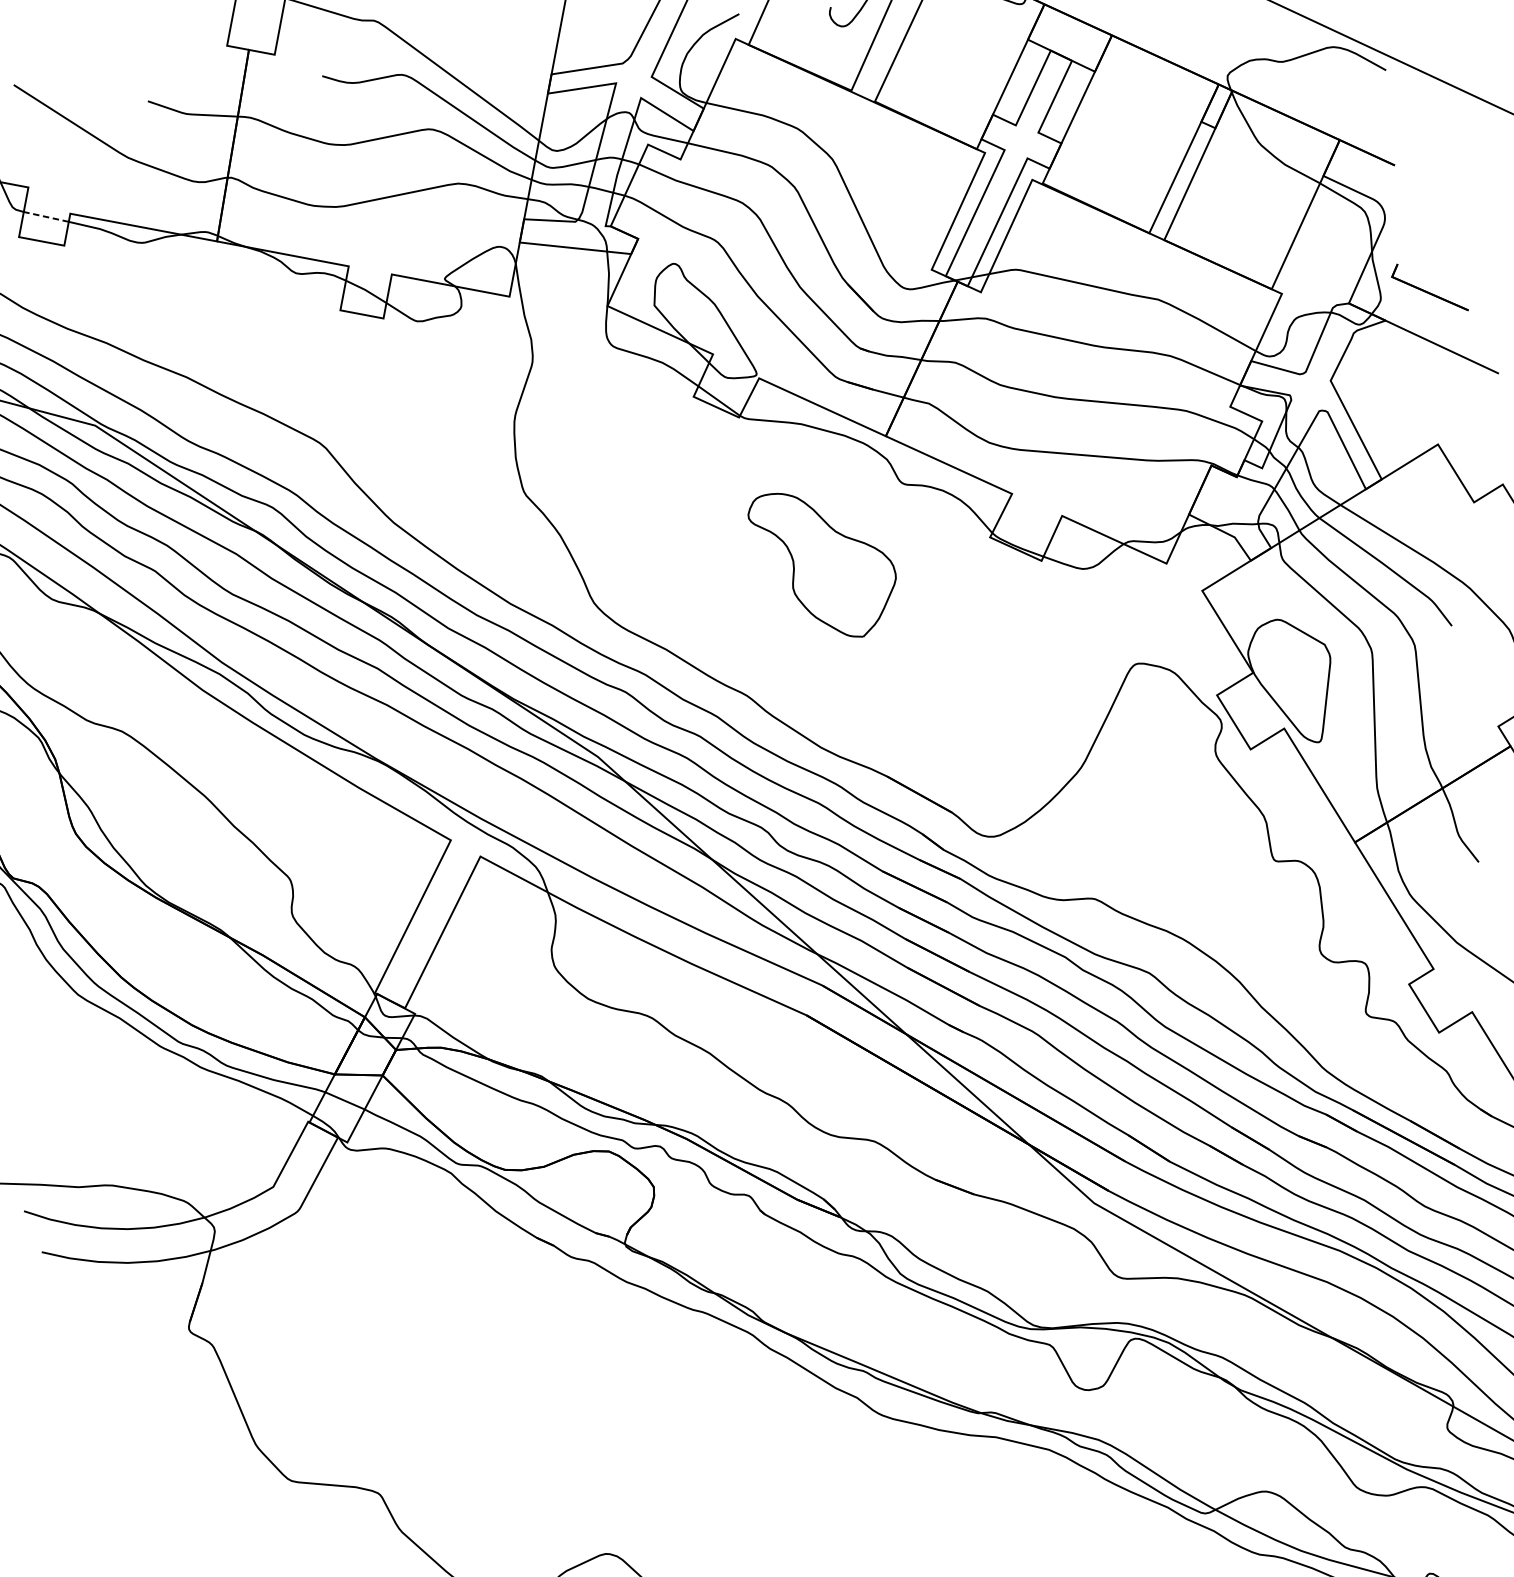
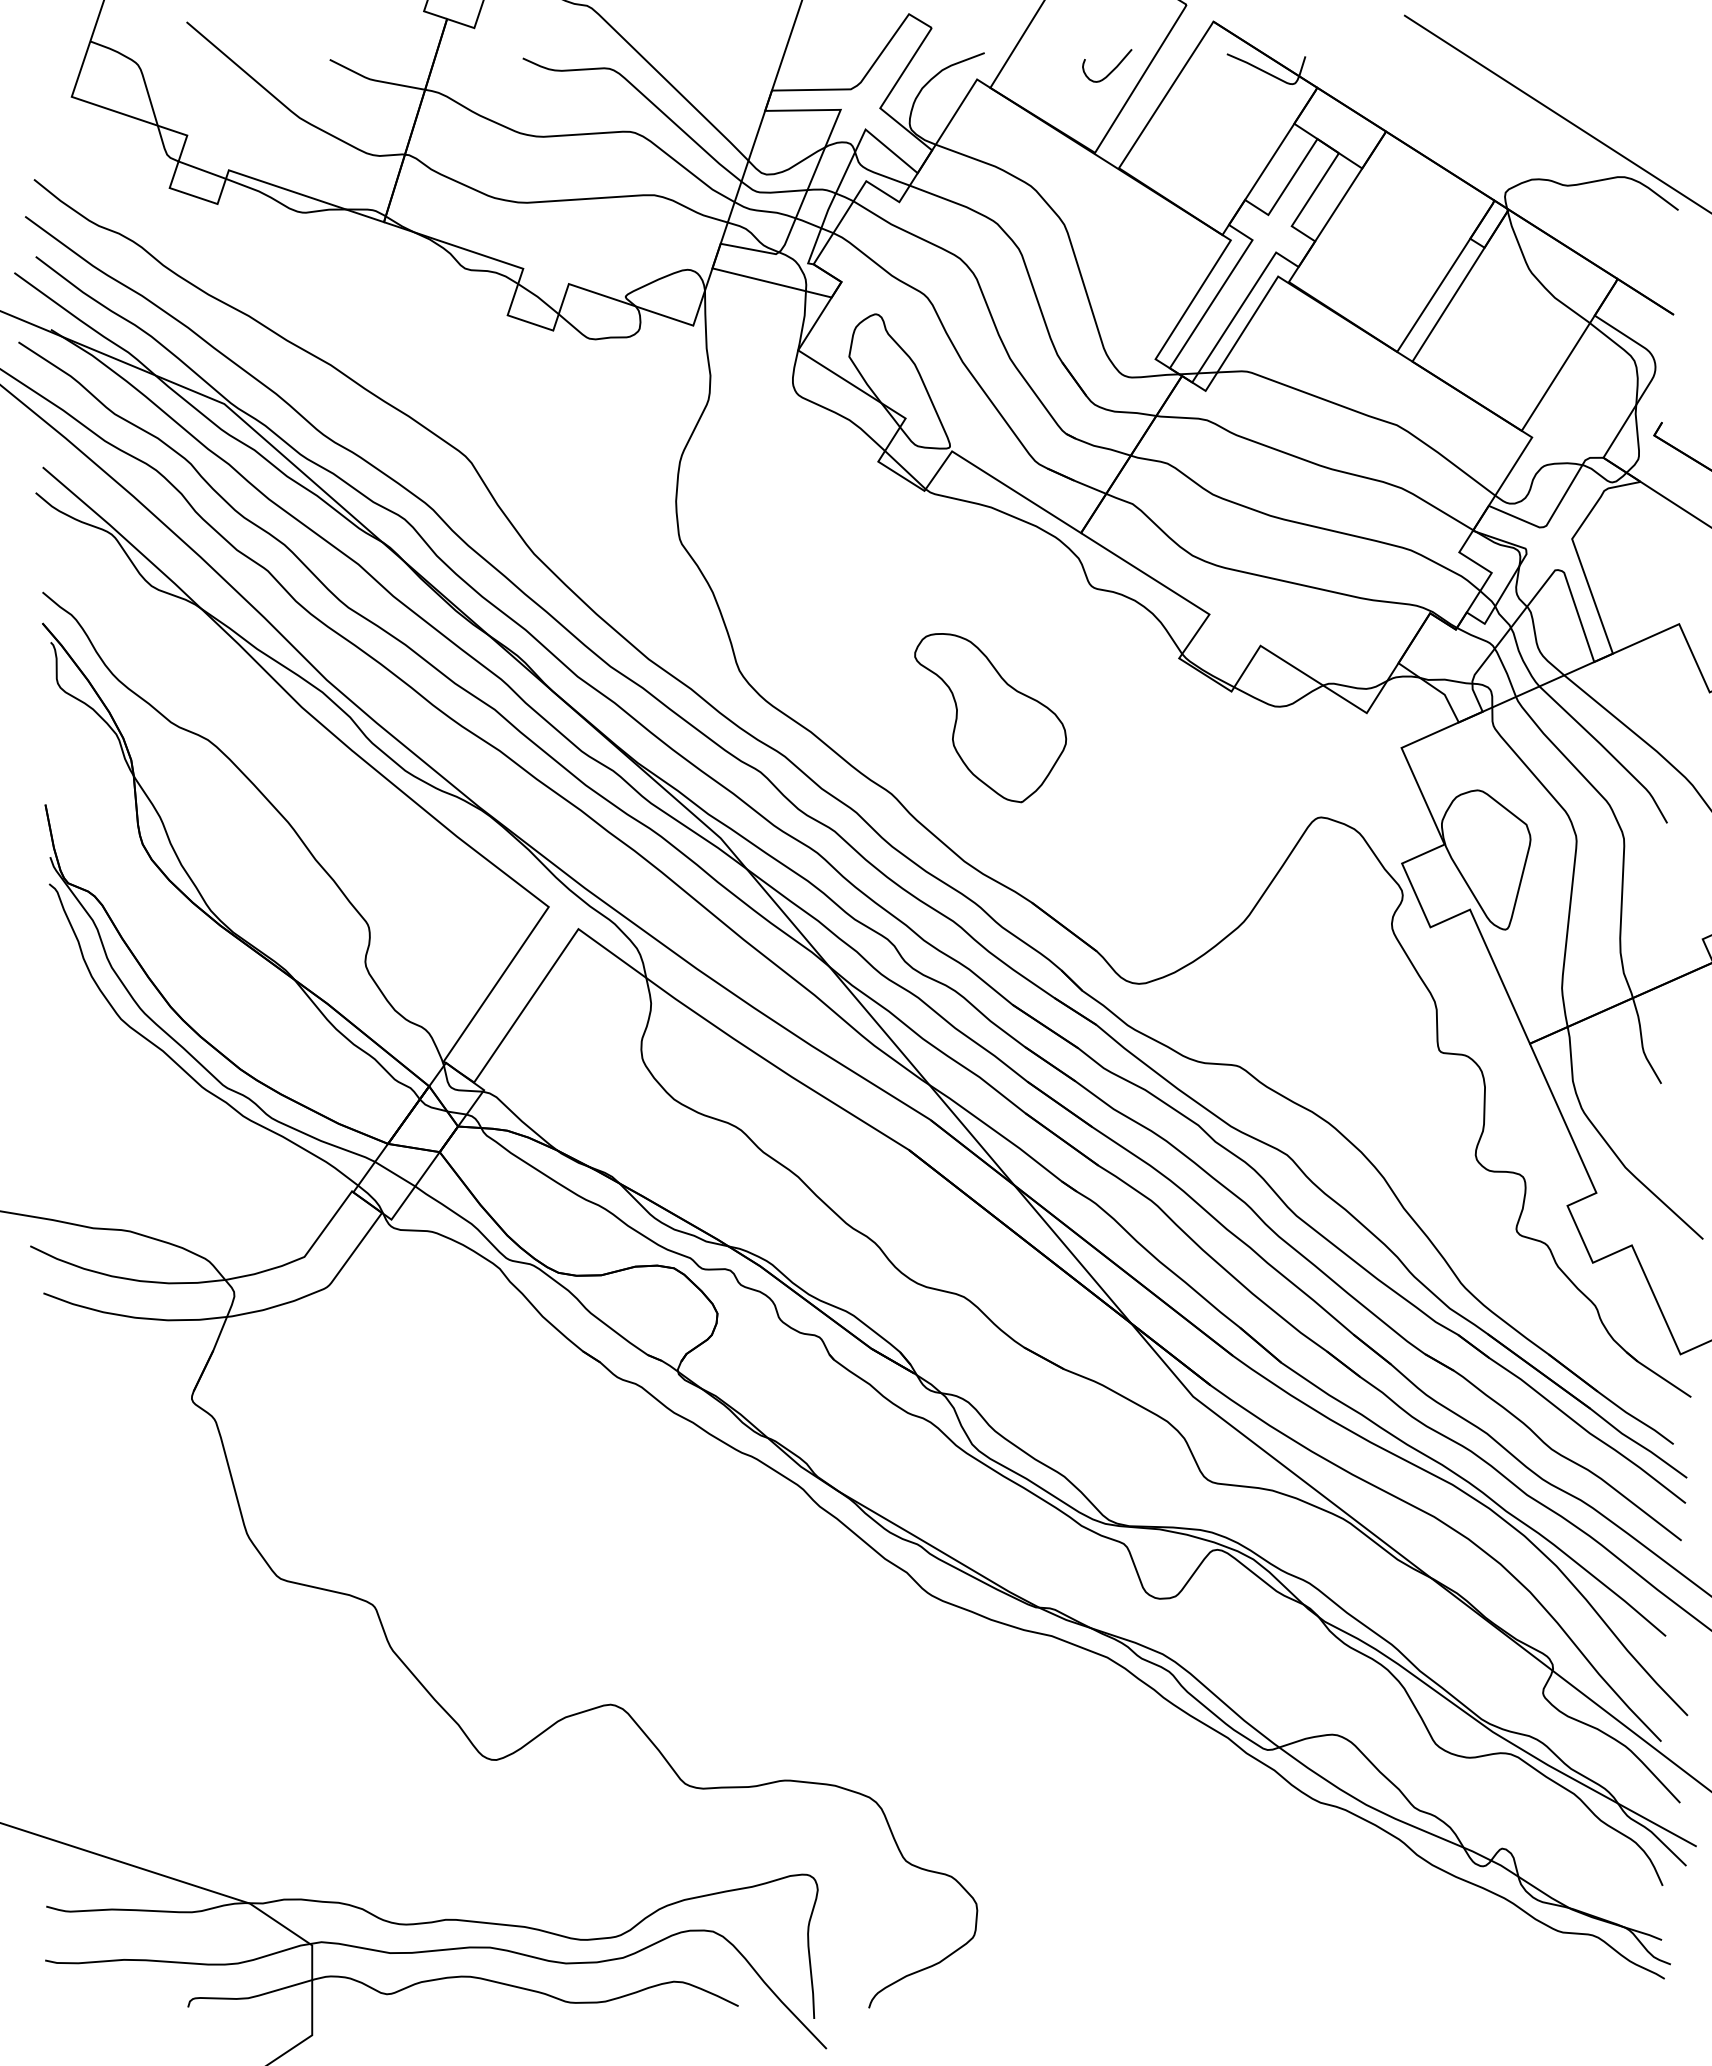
line: (45, 217) -> (201, 170), dashed -> solid
part: (824, 564) -> (990, 718), moved

